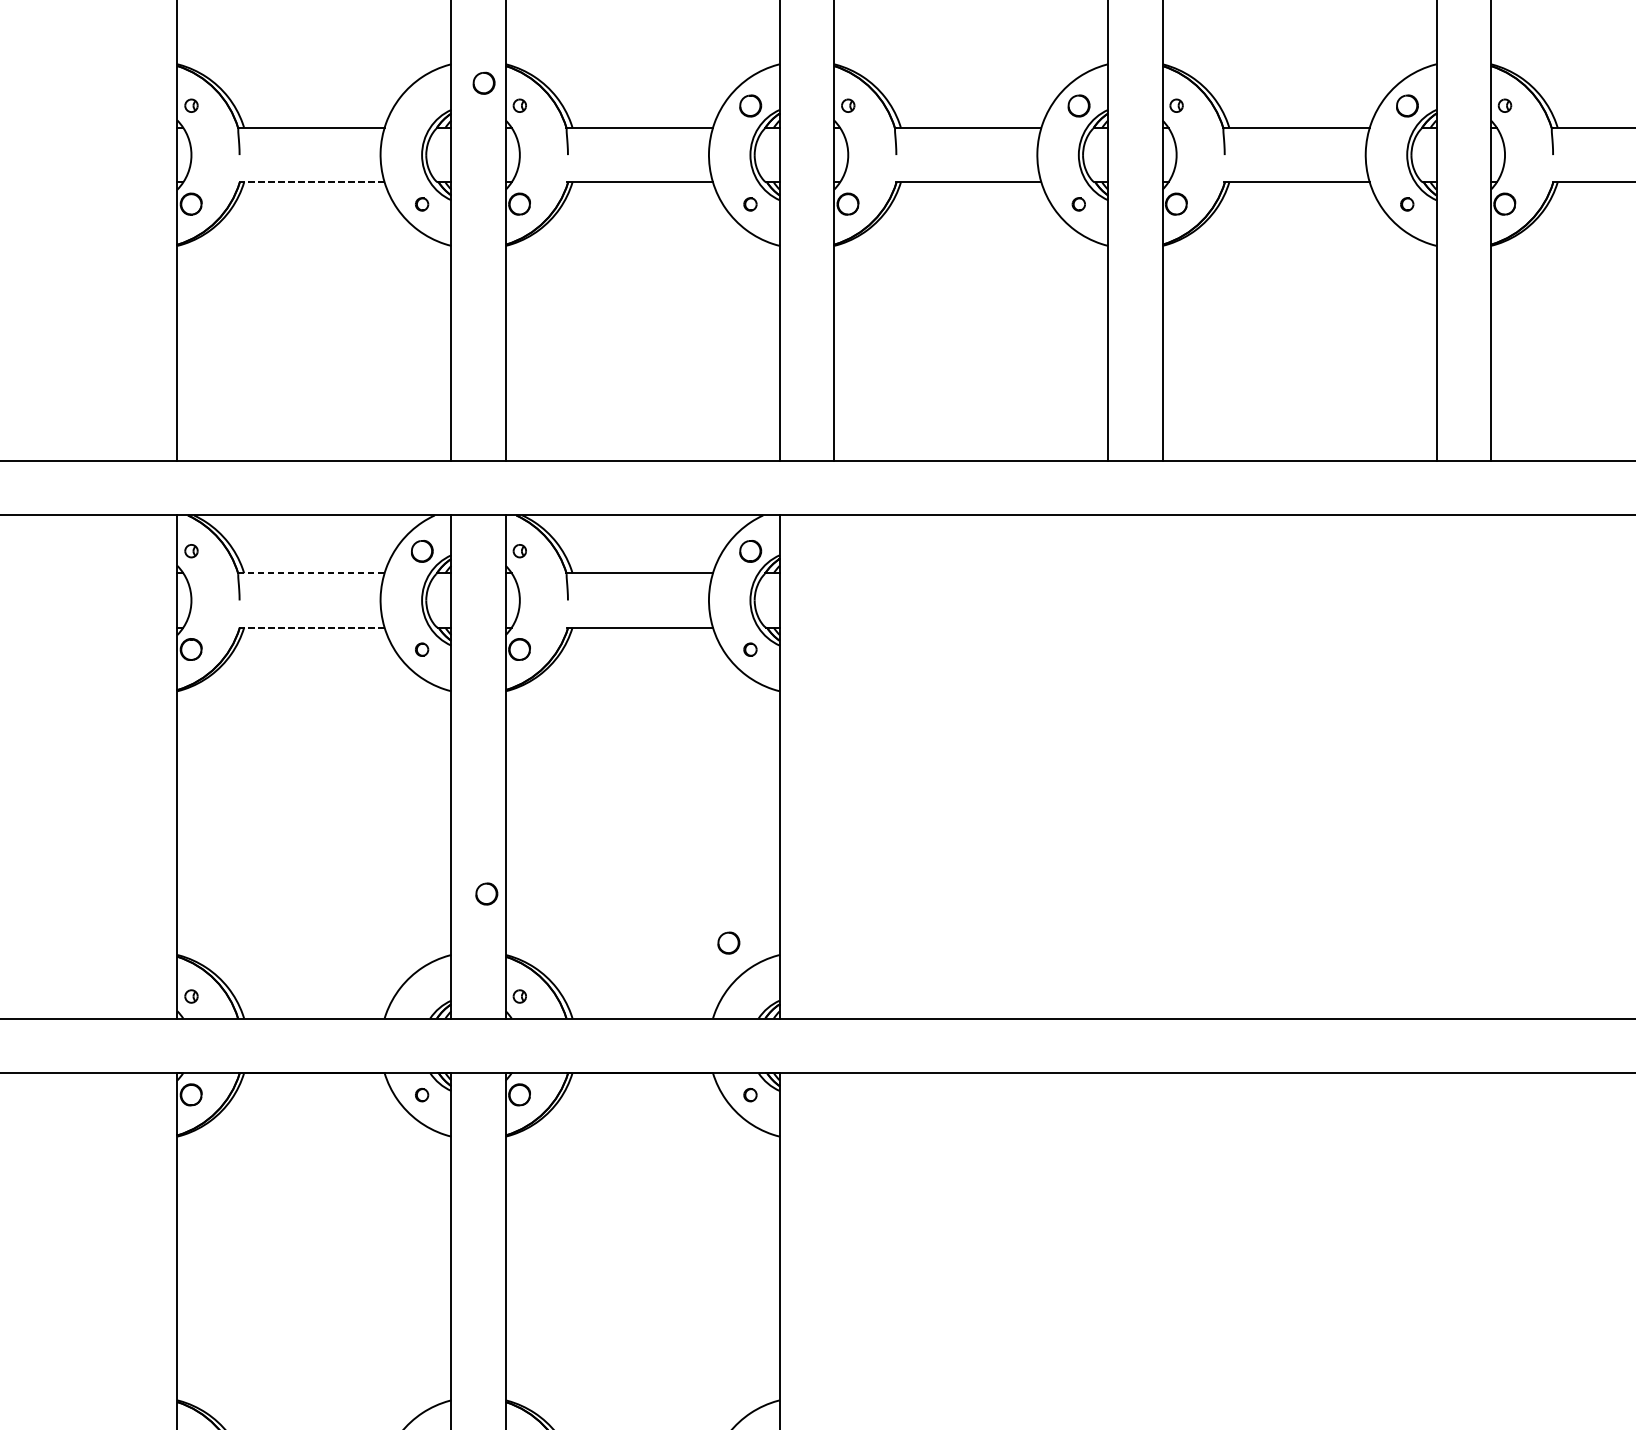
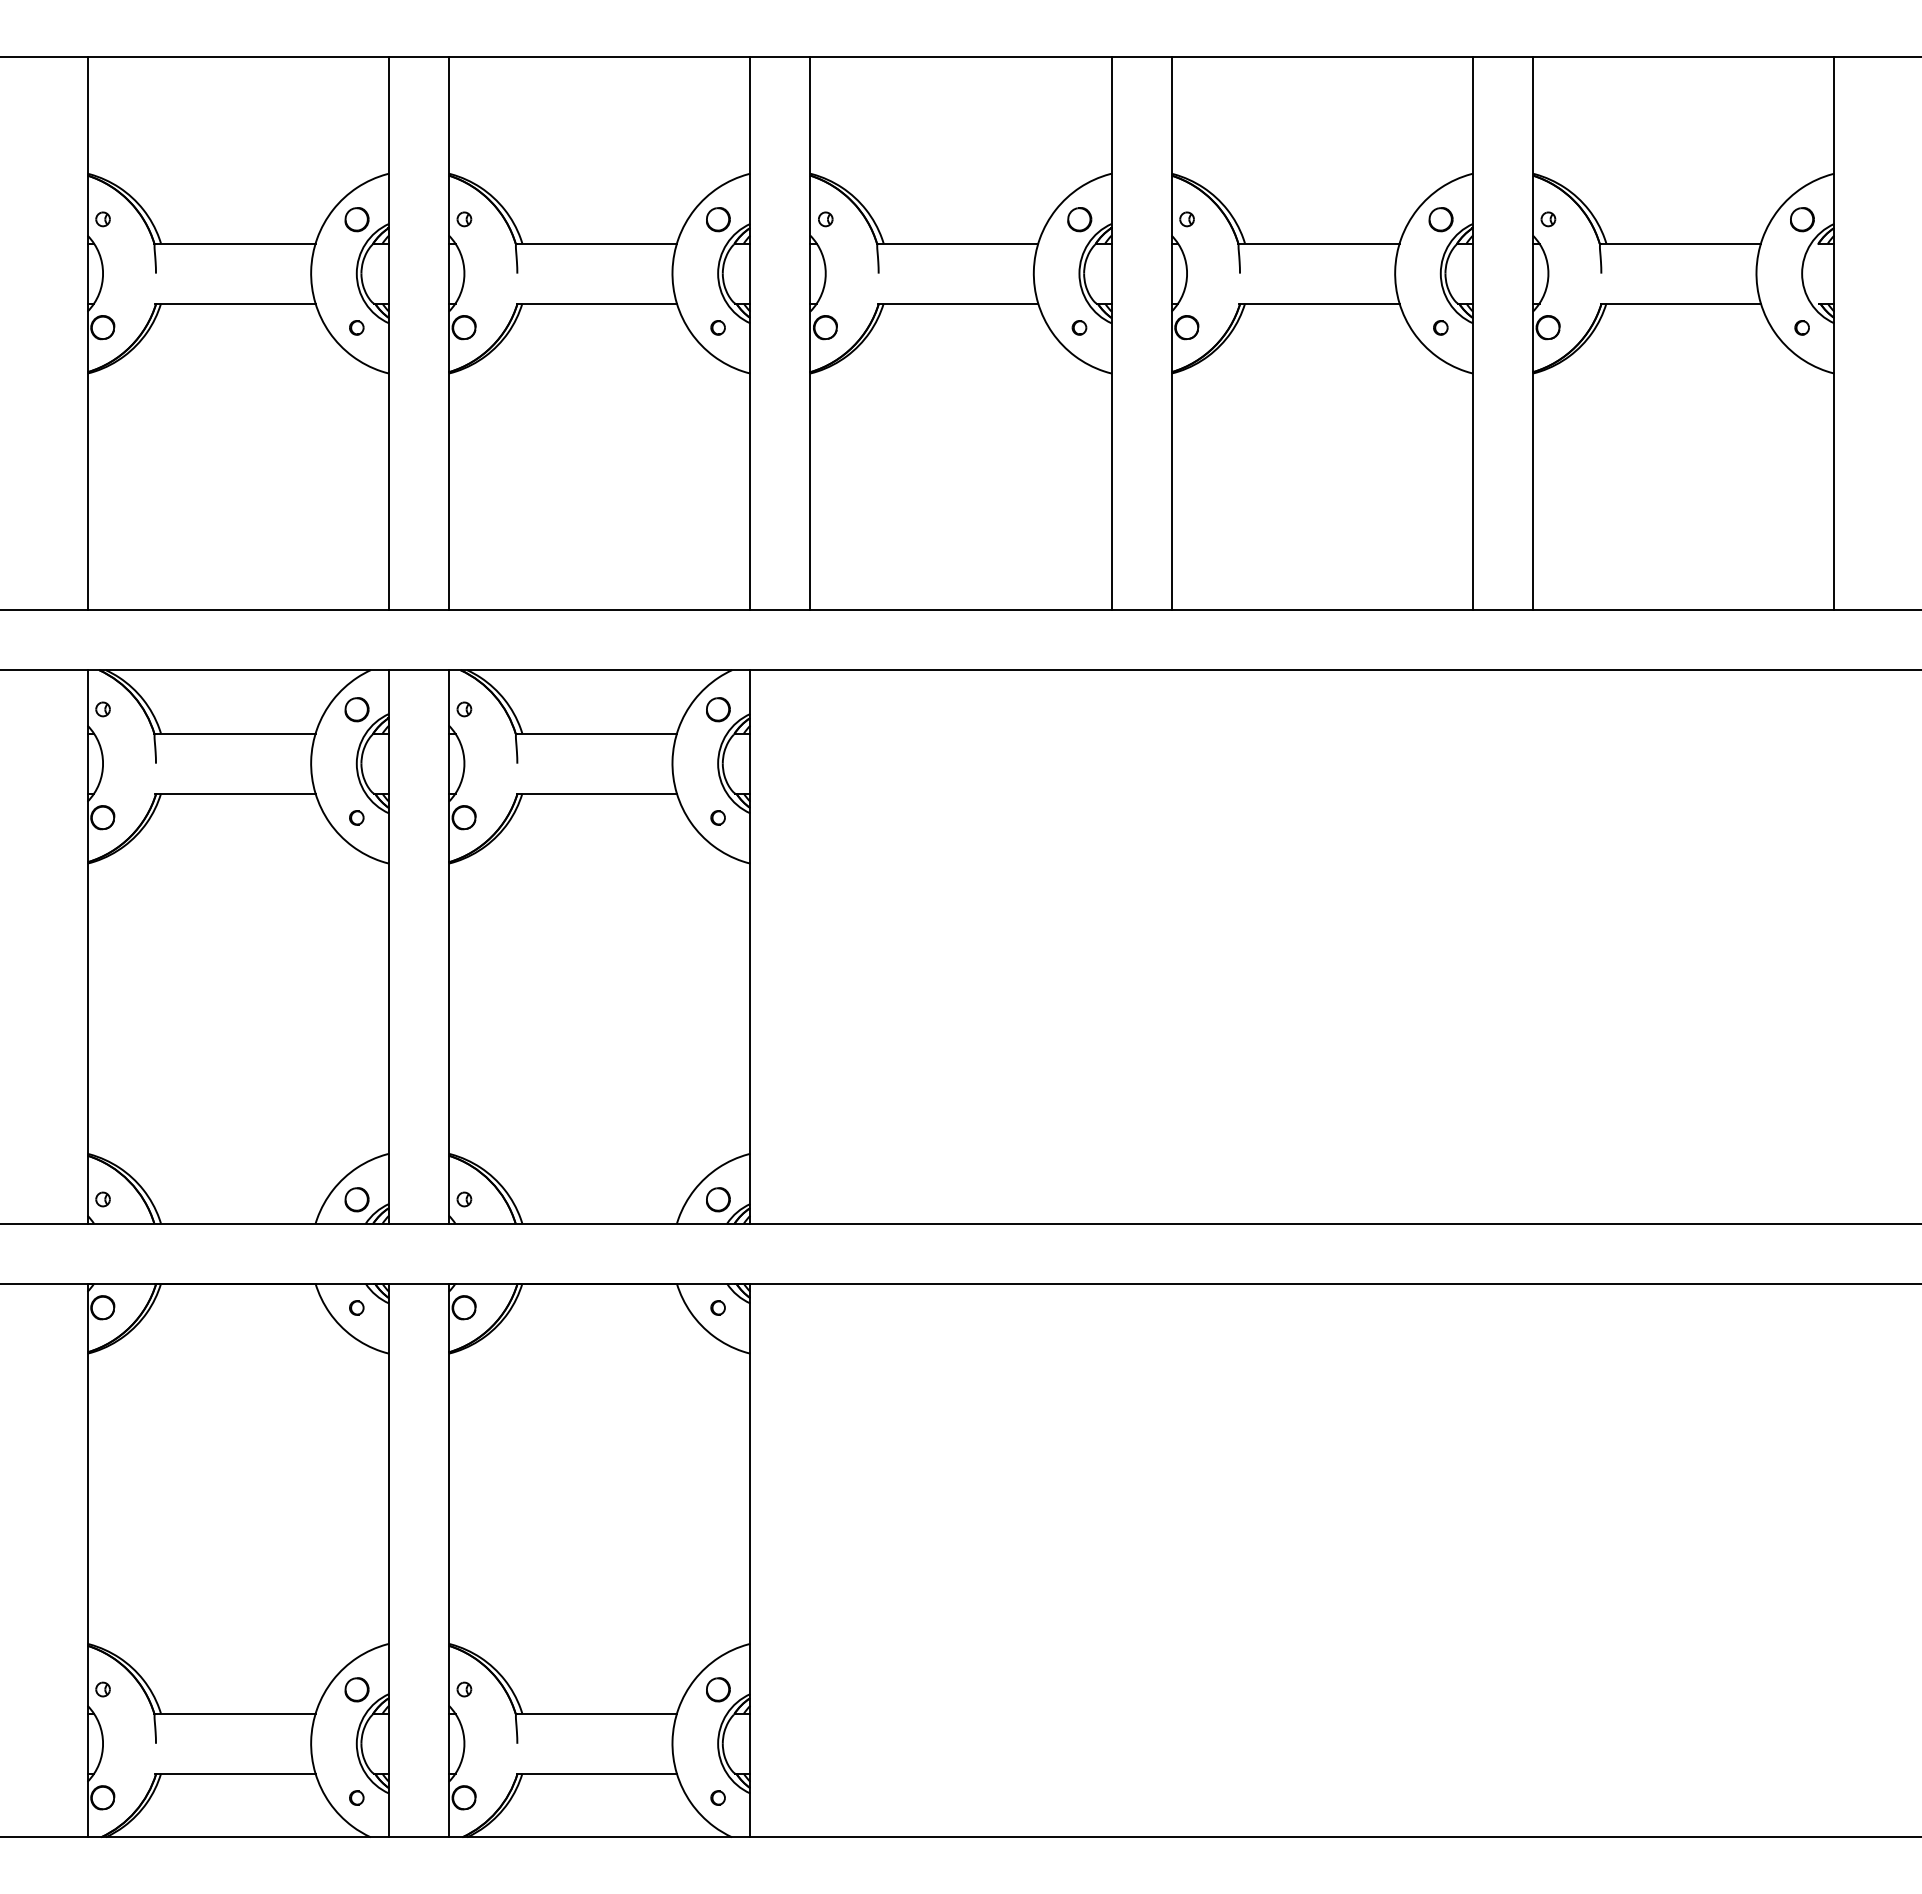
part: (483, 83) -> (356, 219), moved
line: (310, 182) -> (234, 303), dashed -> solid
line: (310, 573) -> (234, 733), dashed -> solid
line: (310, 627) -> (234, 793), dashed -> solid
part: (486, 893) -> (356, 1199), moved
part: (728, 942) -> (718, 1199), moved

